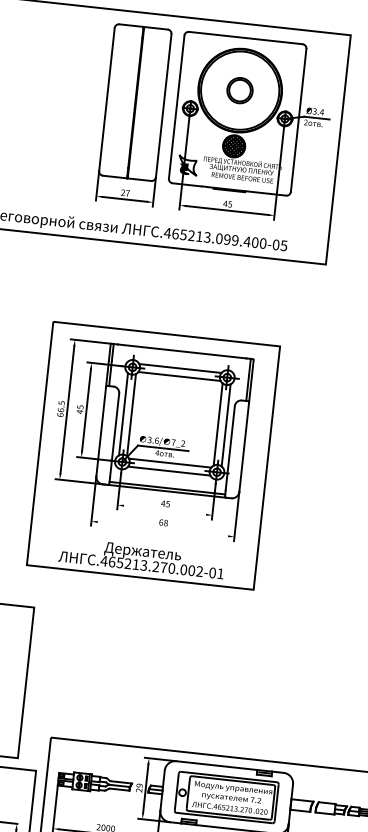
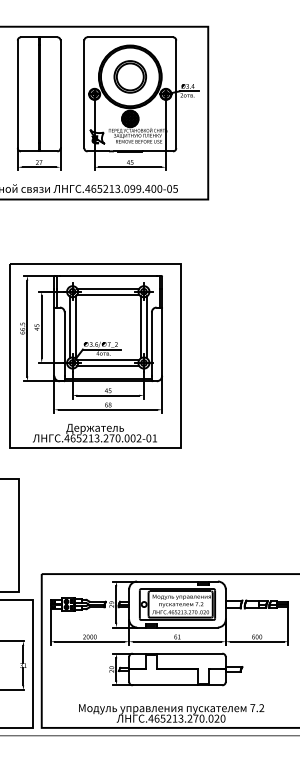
part: (239, 89) -> (129, 76), size x1.67
part: (134, 114) -> (39, 103), moved
line: (165, 510) -> (108, 395), added
line: (163, 528) -> (108, 409), added

